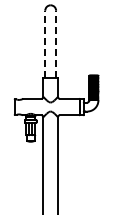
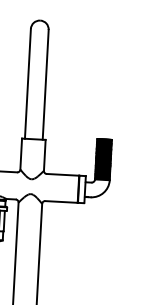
line: (45, 44) -> (28, 84), dashed -> solid
line: (56, 44) -> (46, 85), dashed -> solid

